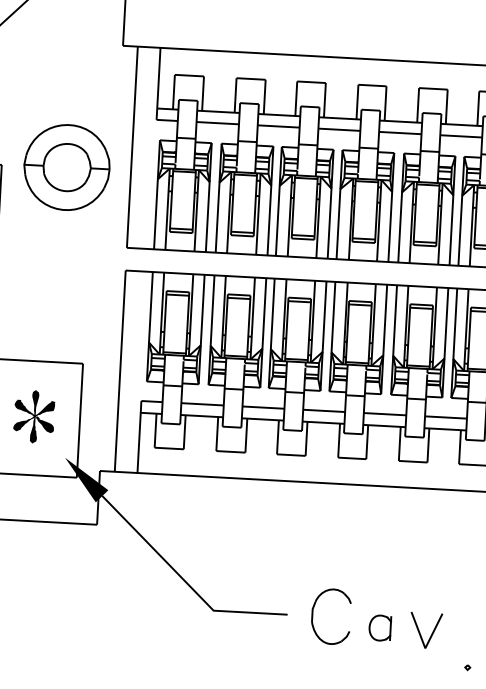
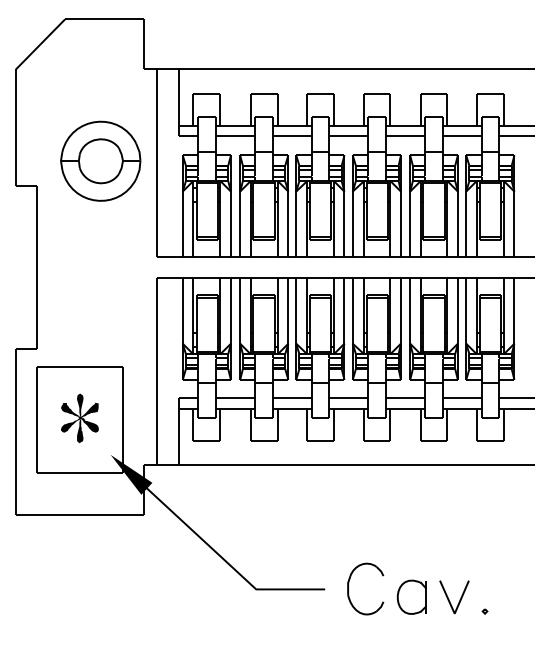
part: (66, 166) -> (100, 160), moved
part: (379, 627) -> (411, 596), size x1.43
part: (467, 667) -> (484, 611), moved

